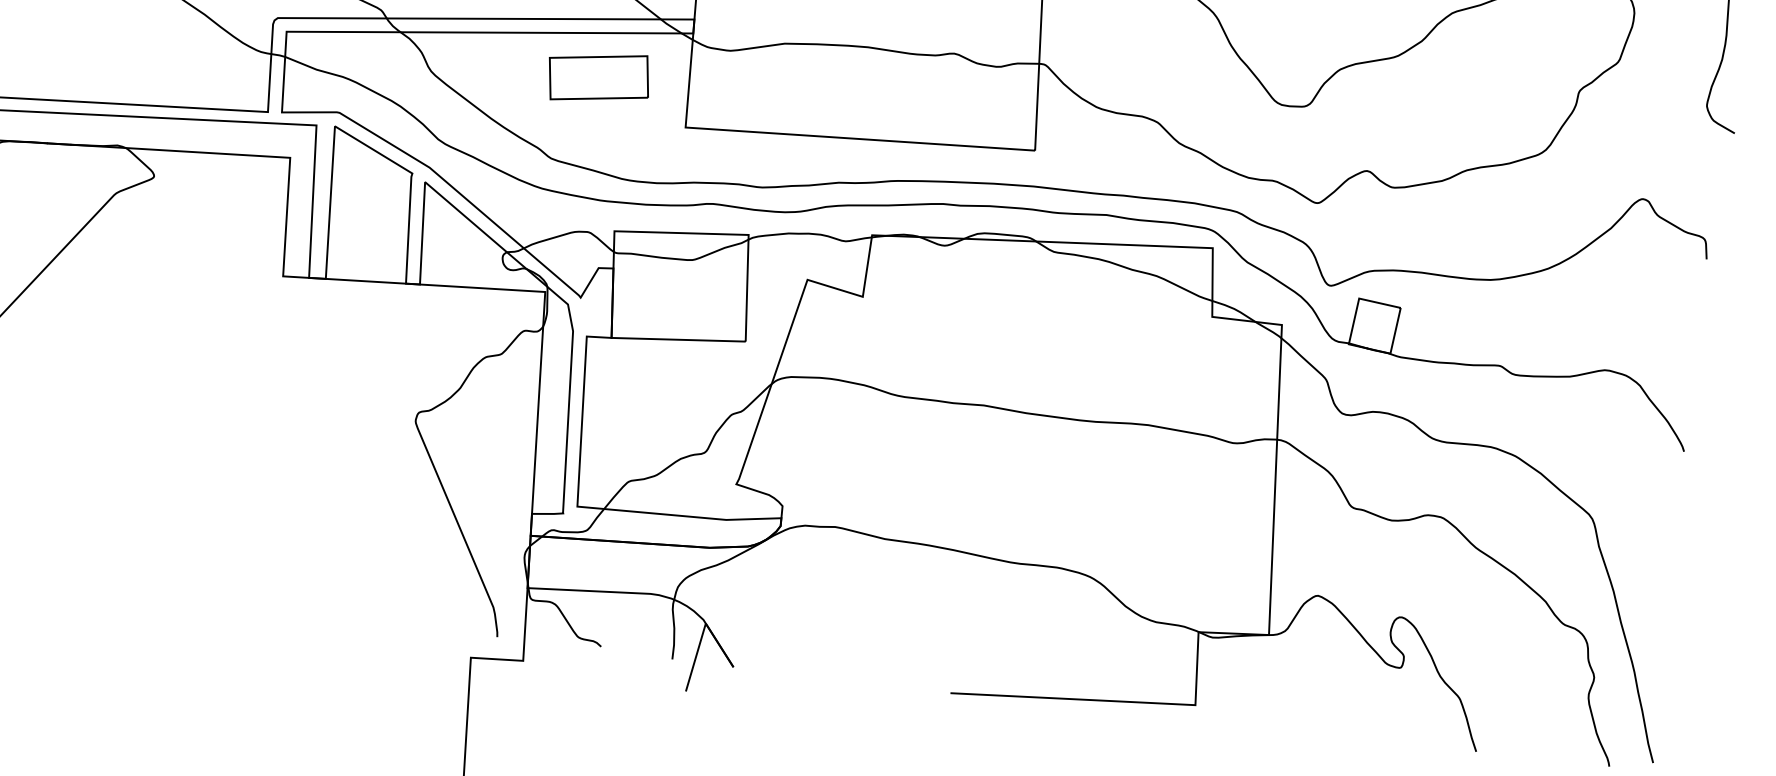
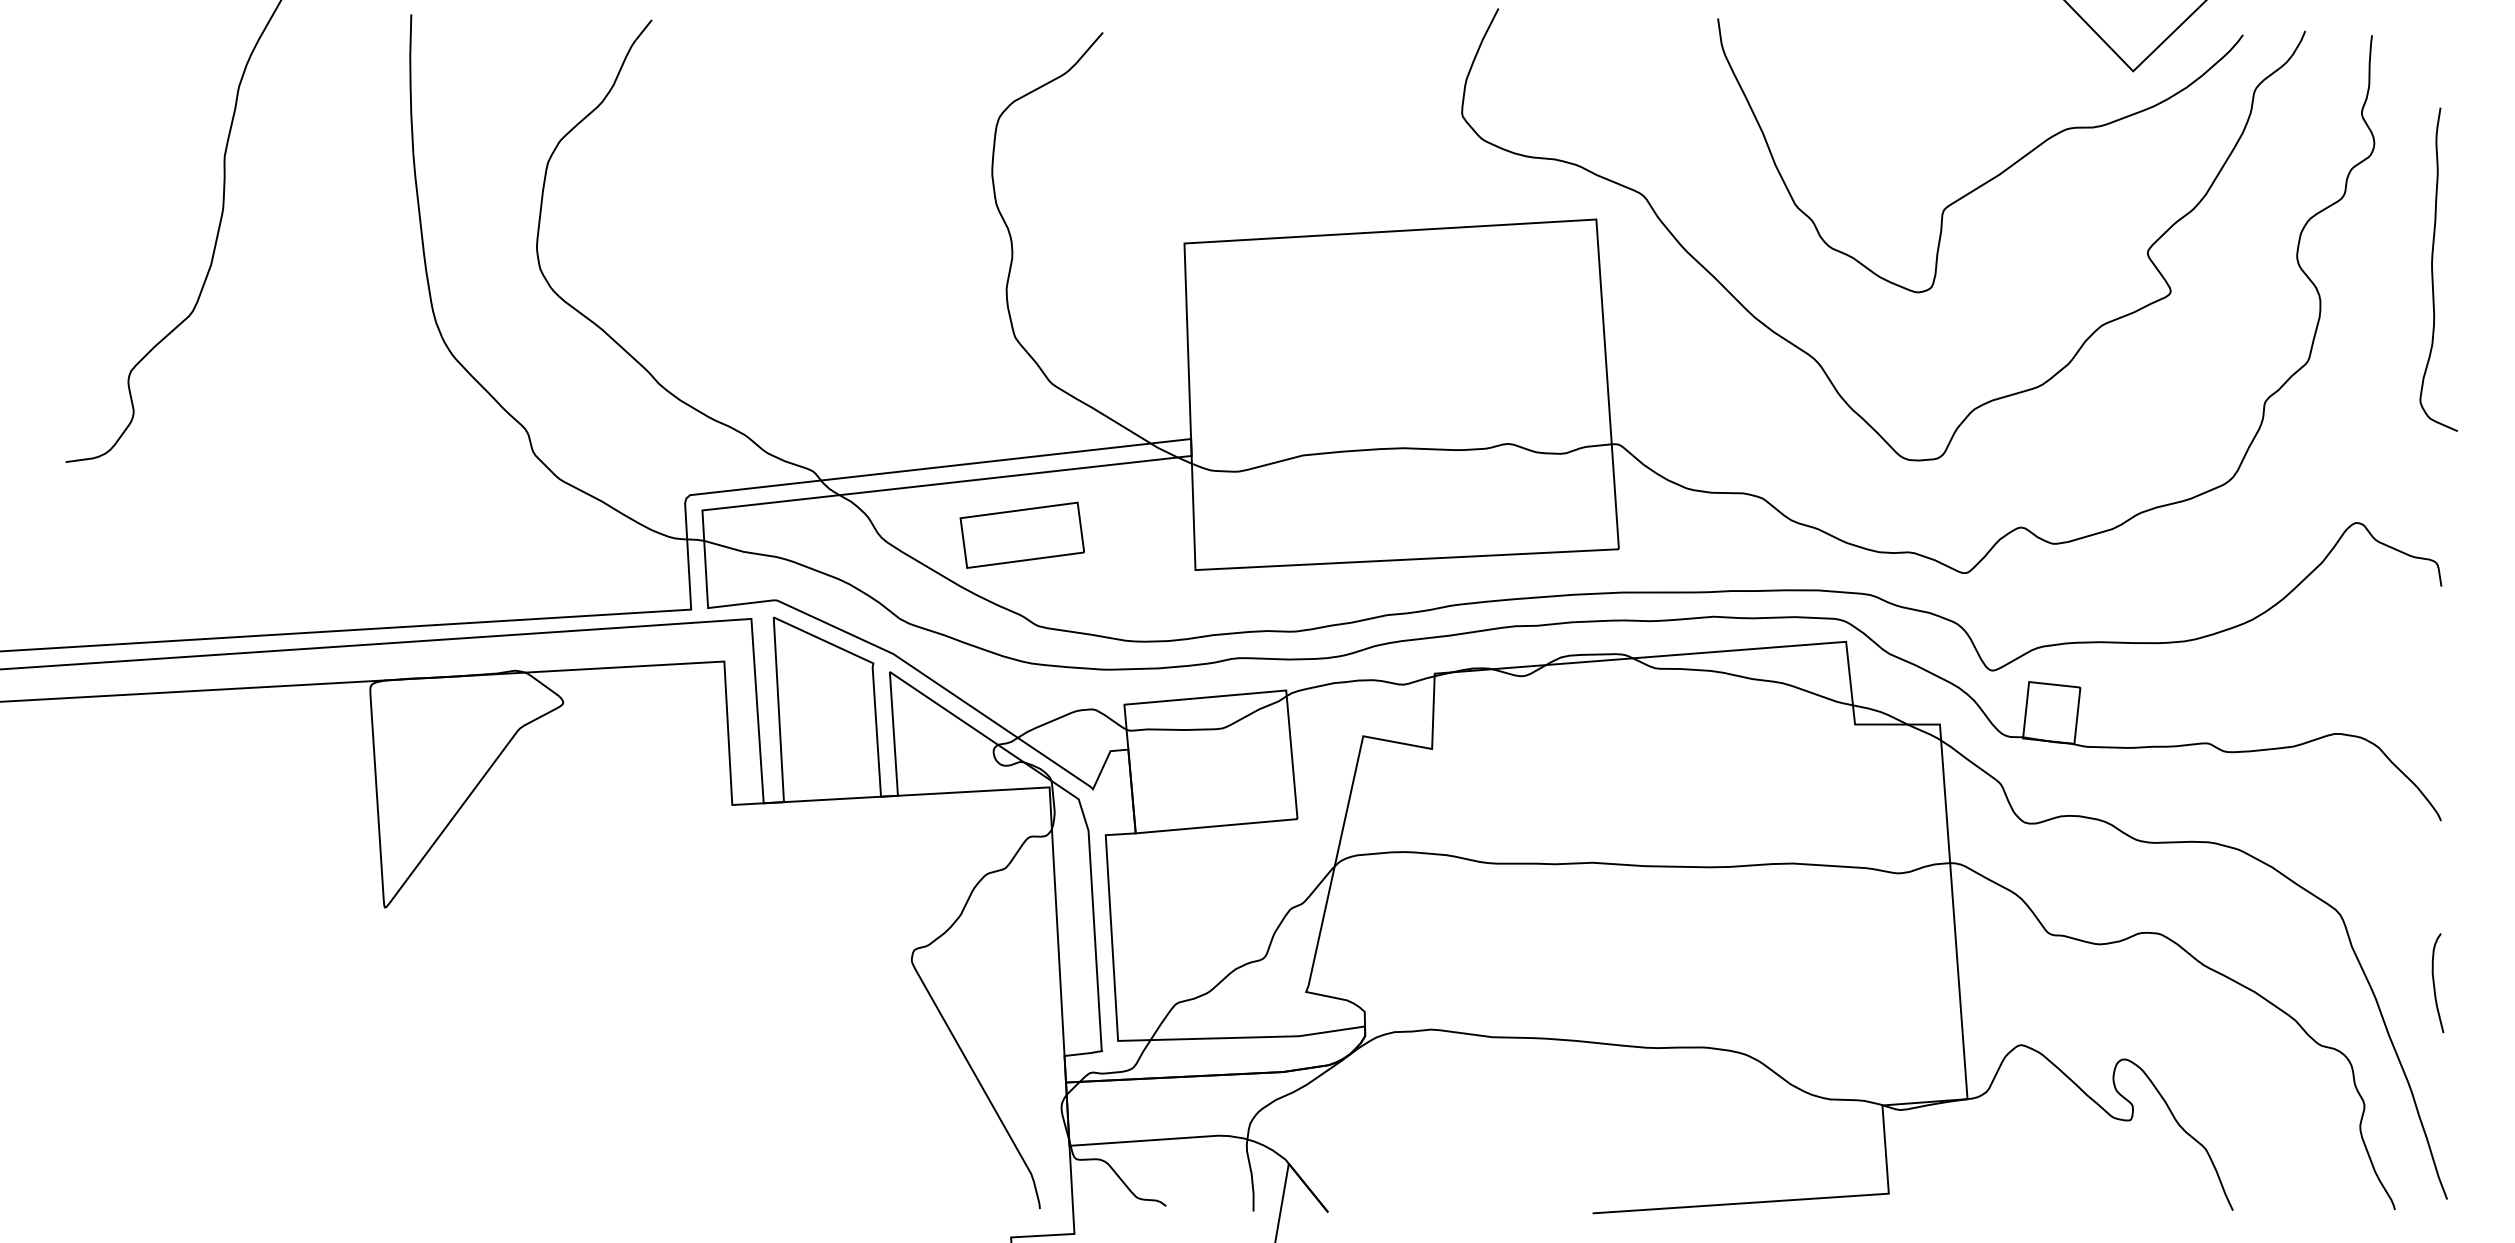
part: (598, 77) -> (1021, 534), moved
curve: (1663, 583) -> (2434, 982), added

